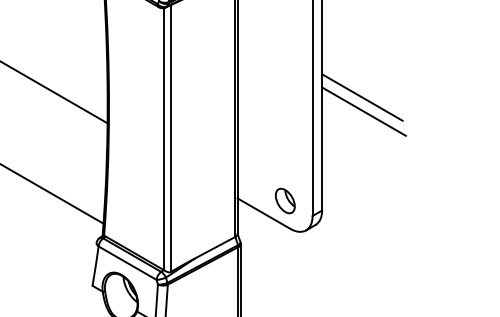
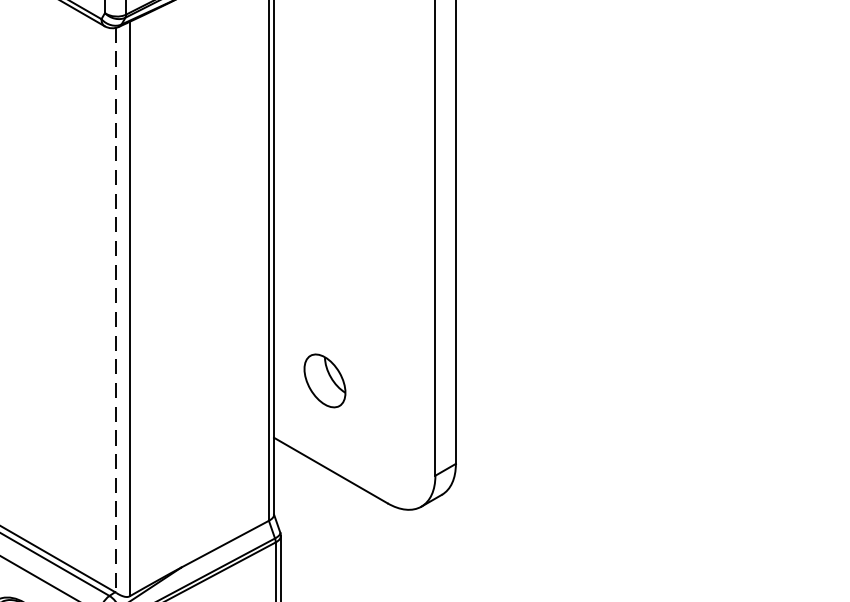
line: (362, 97) -> (542, 220), removed
line: (363, 111) -> (544, 250), removed
line: (164, 139) -> (116, 310), solid -> dashed
part: (285, 200) -> (325, 379), moved

